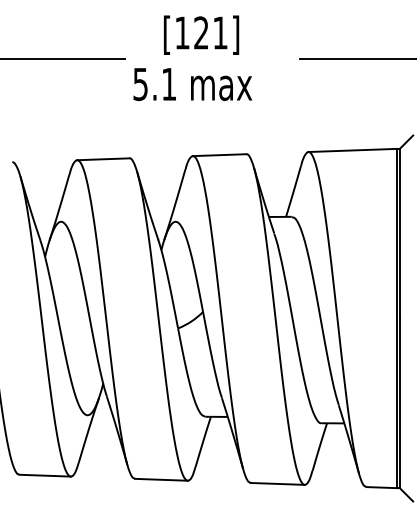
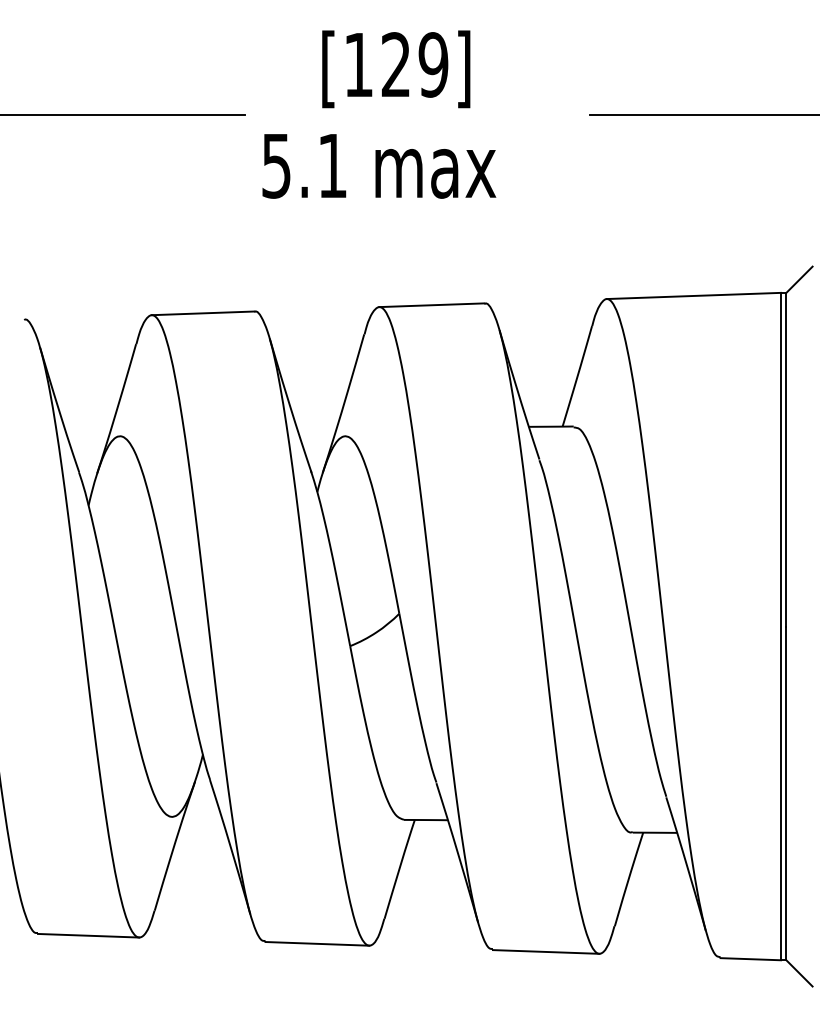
text: (220, 32) -> (433, 63), [121] -> [129]

